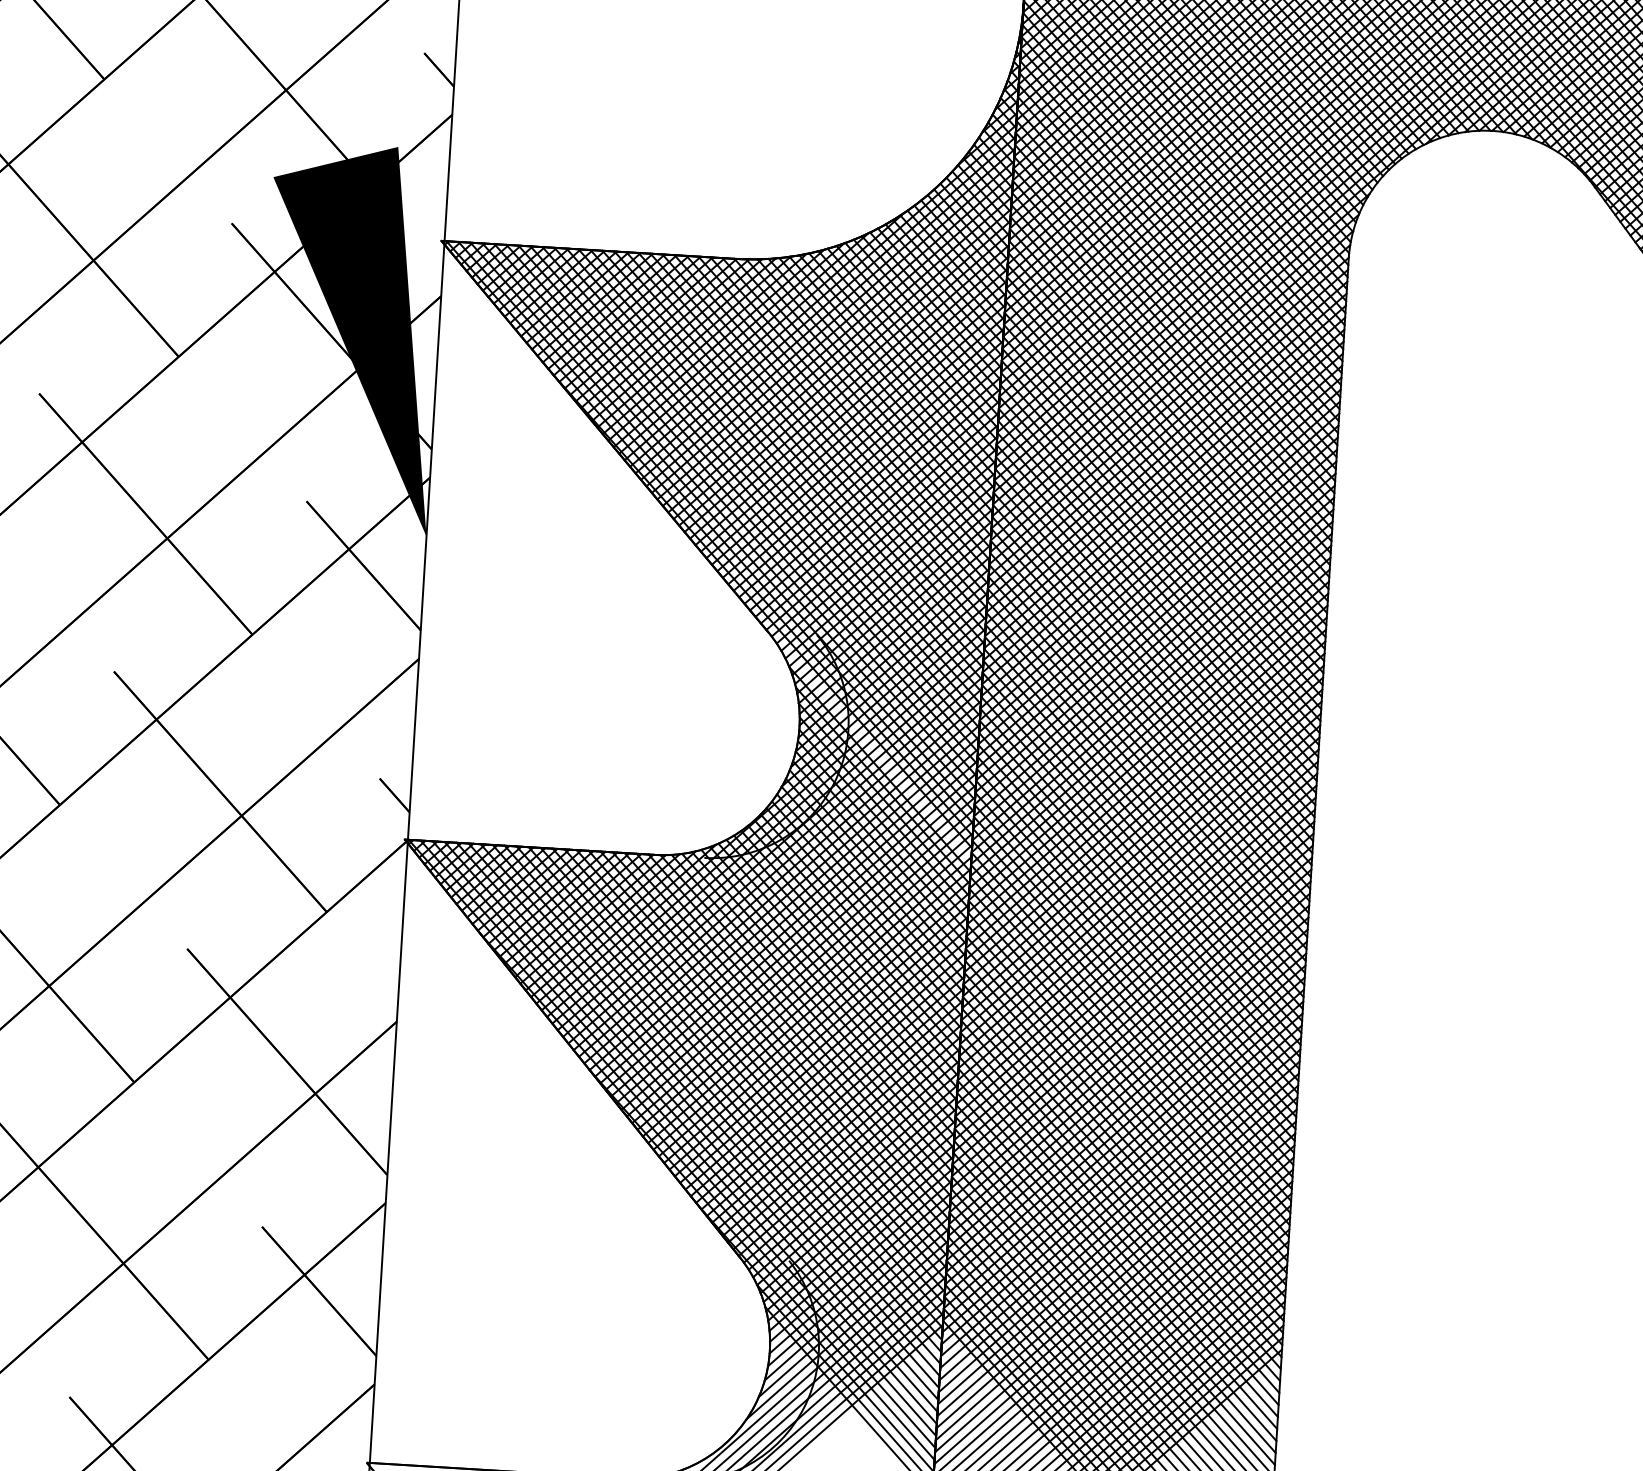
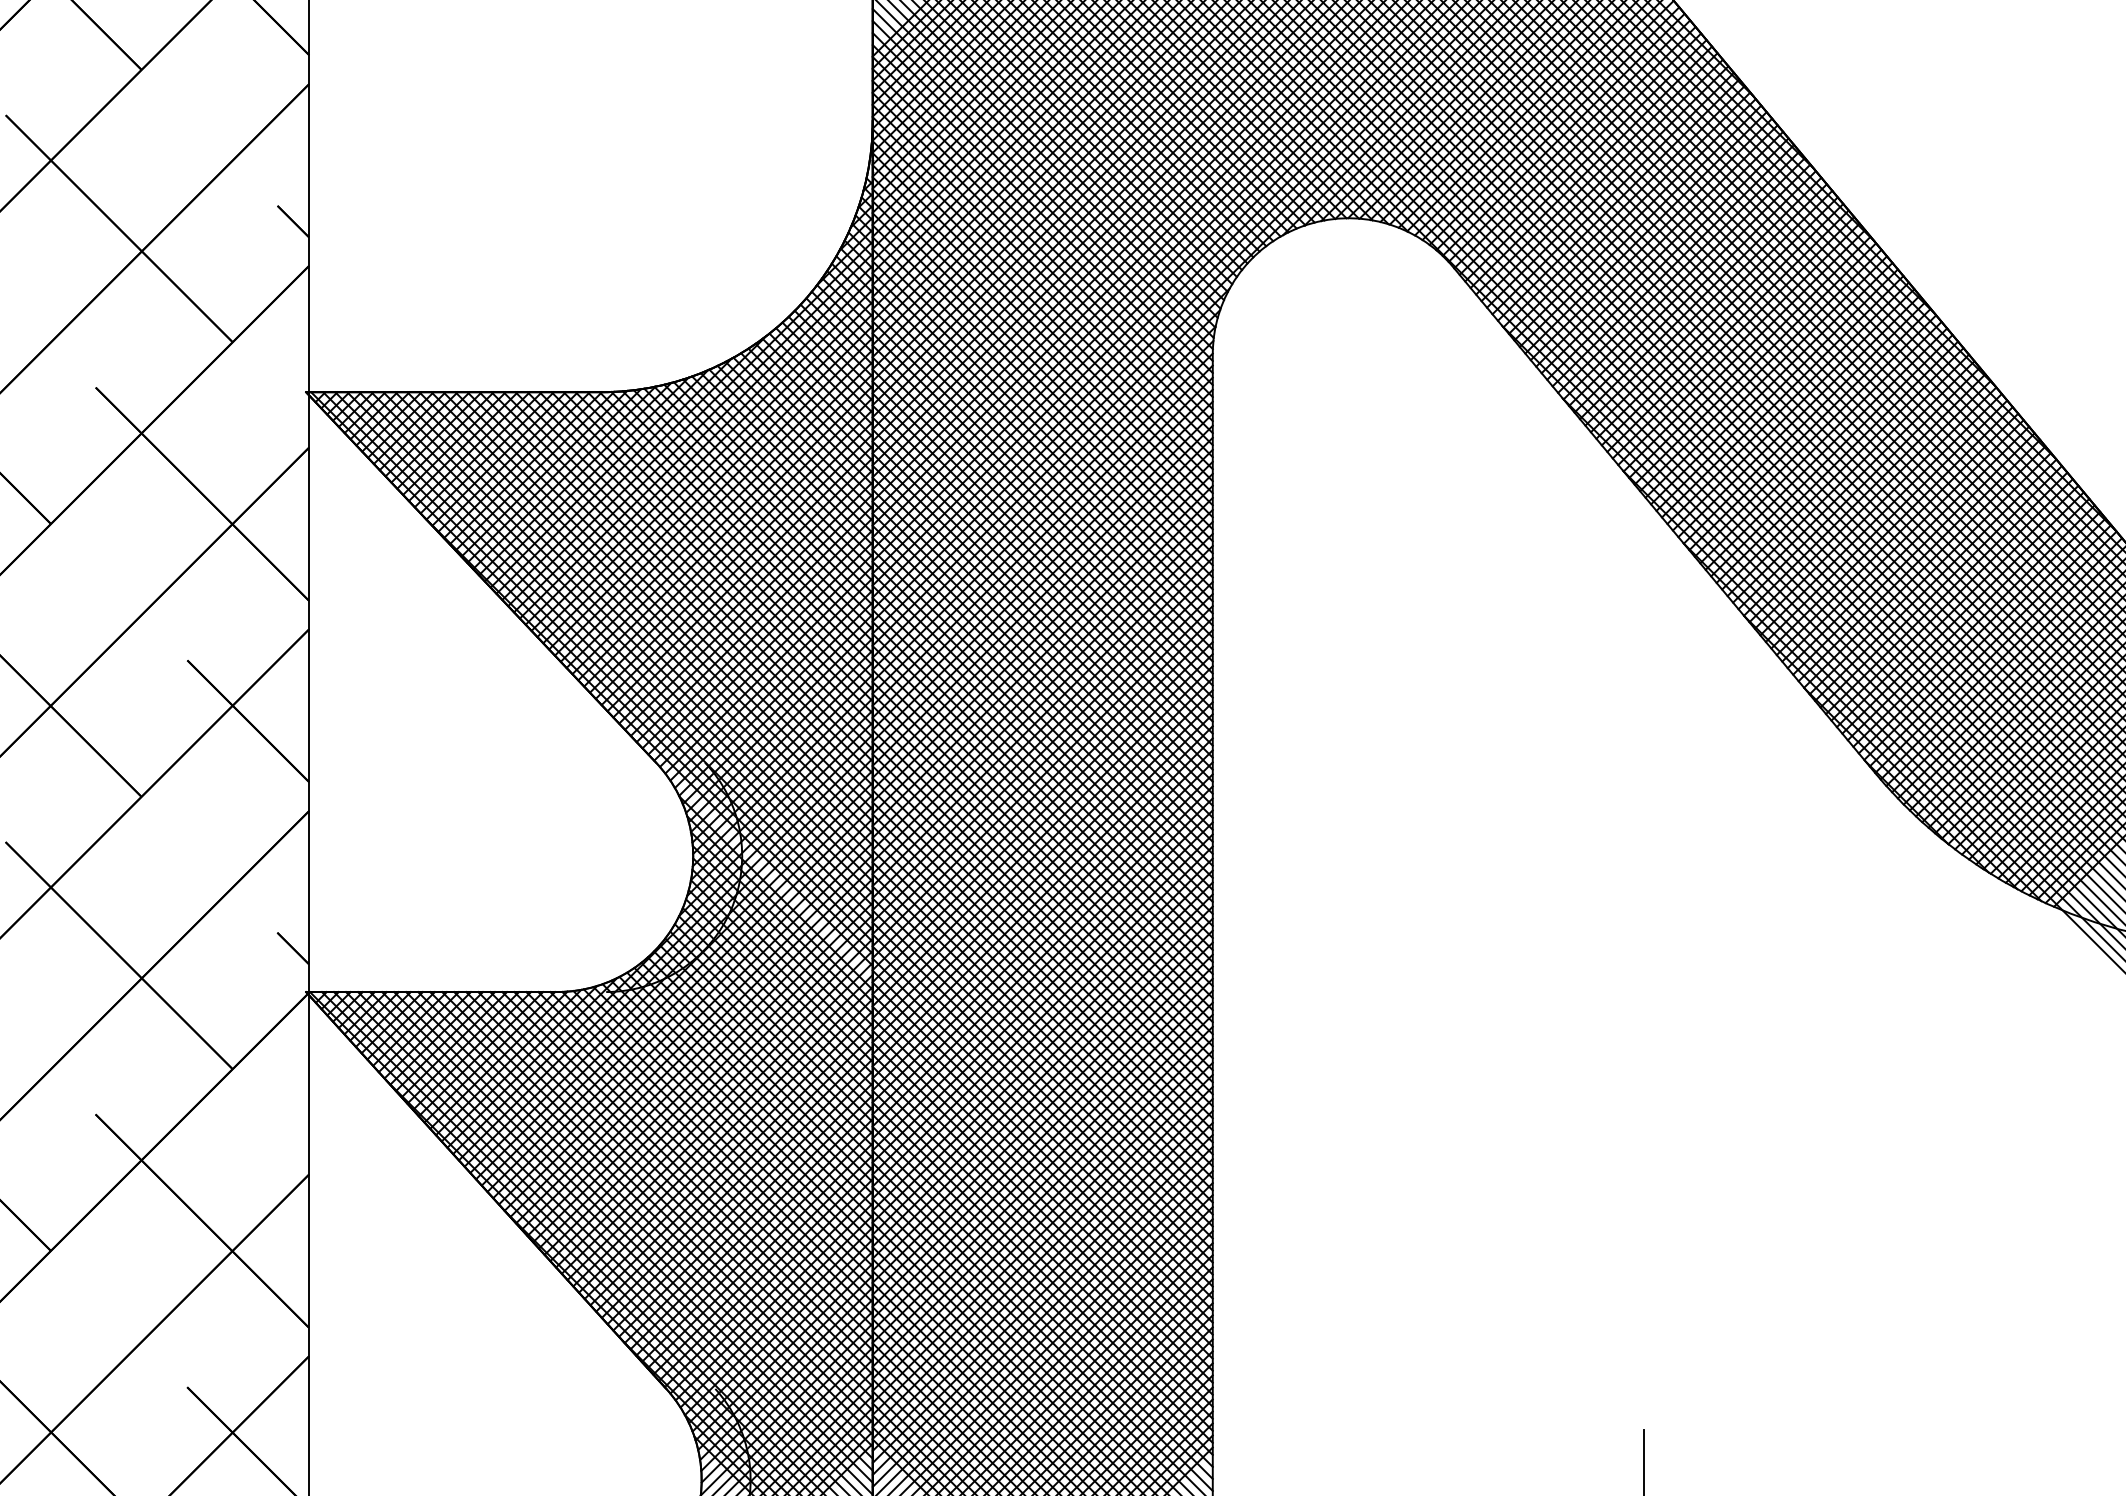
fill: (350, 337) -> (221, 494), removed

